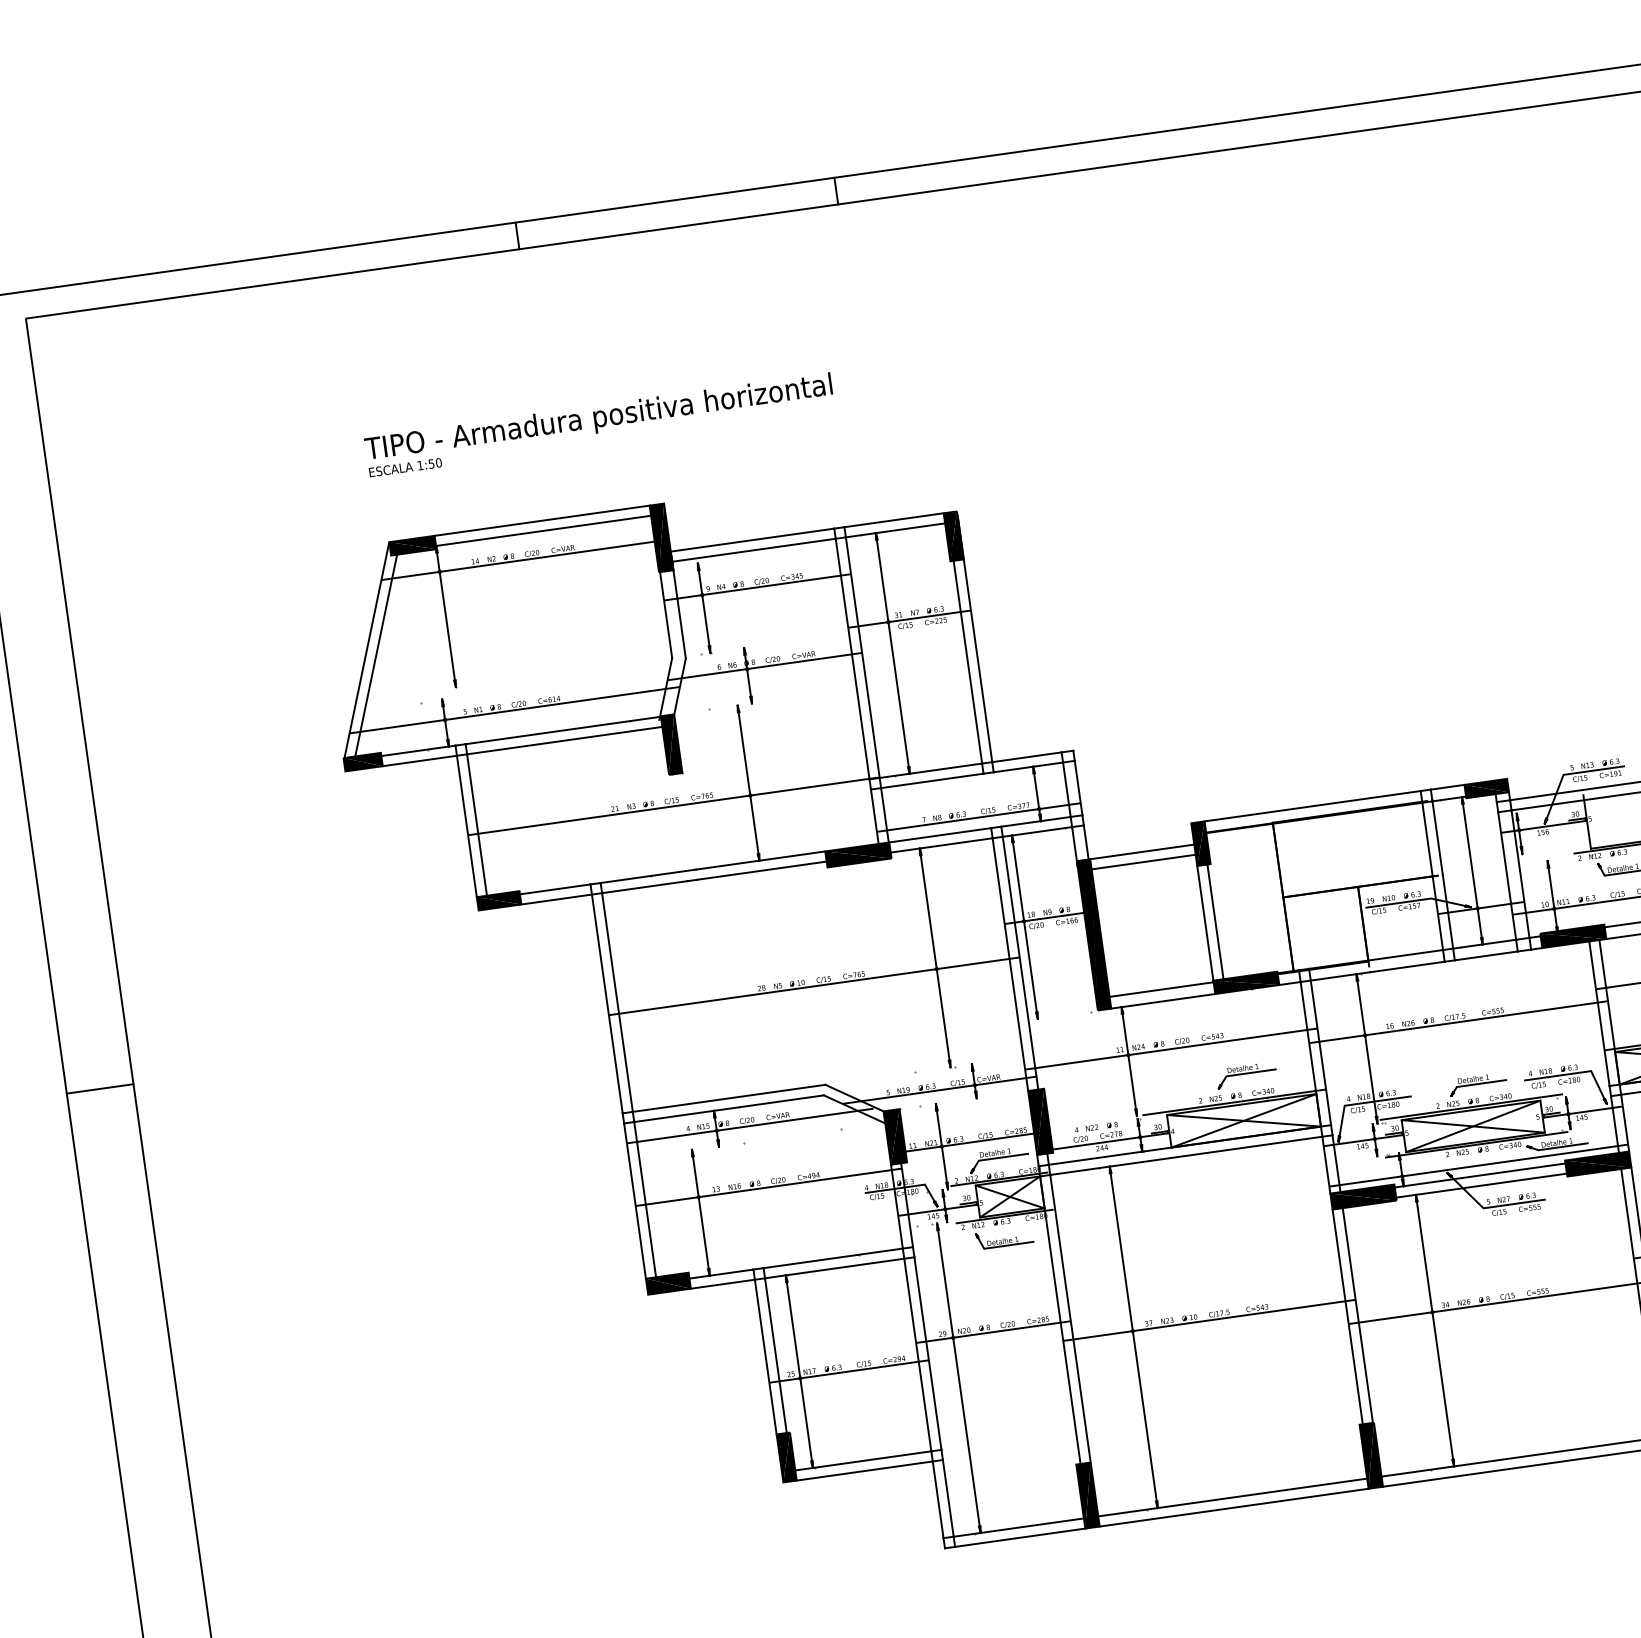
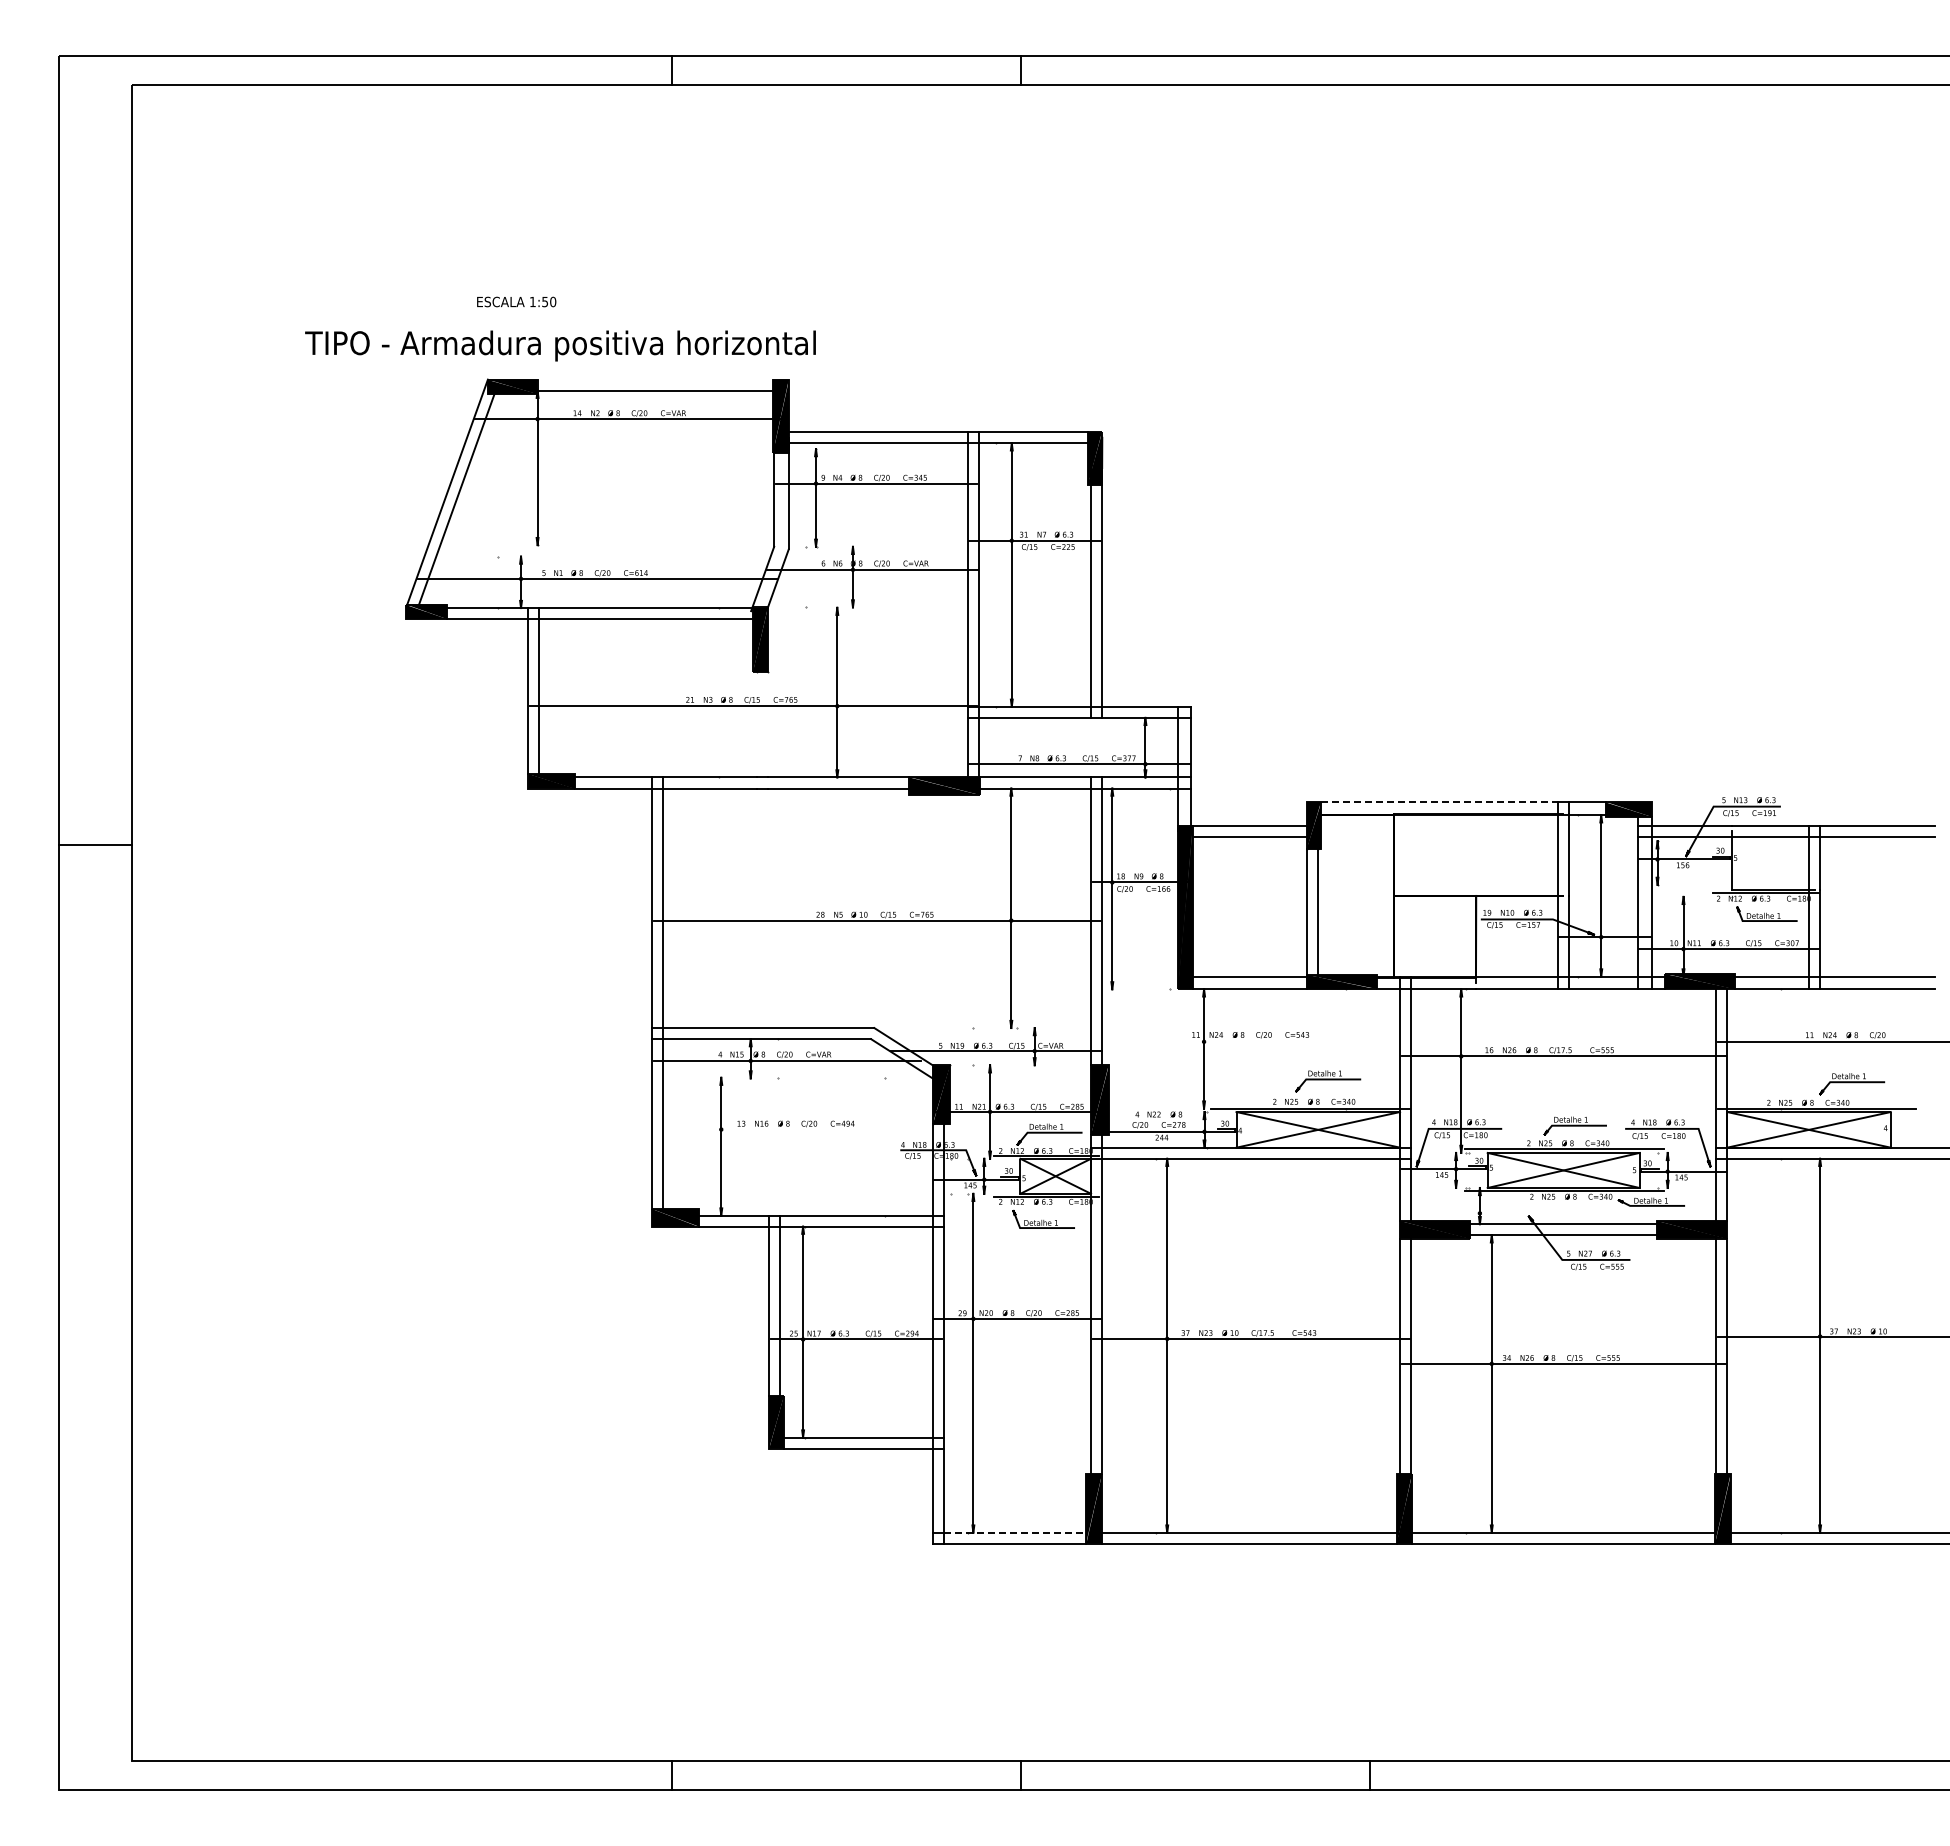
text: (598, 418) -> (560, 345), moved
line: (542, 520) -> (655, 379), removed
line: (1313, 806) -> (1440, 802), solid -> dashed
line: (1170, 1048) -> (1250, 1041), removed
line: (99, 1089) -> (94, 845), moved
line: (1478, 1165) -> (1563, 1213), removed
line: (768, 1187) -> (797, 1129), removed
line: (1019, 1527) -> (1015, 1532), solid -> dashed

